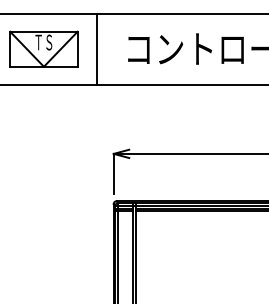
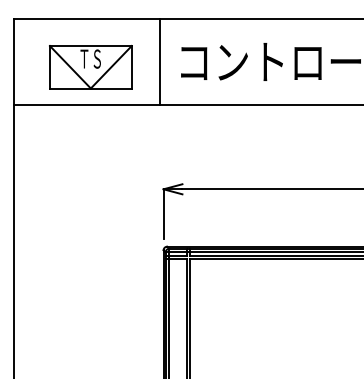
part: (43, 49) -> (90, 67), moved
line: (97, 49) -> (159, 62), moved

